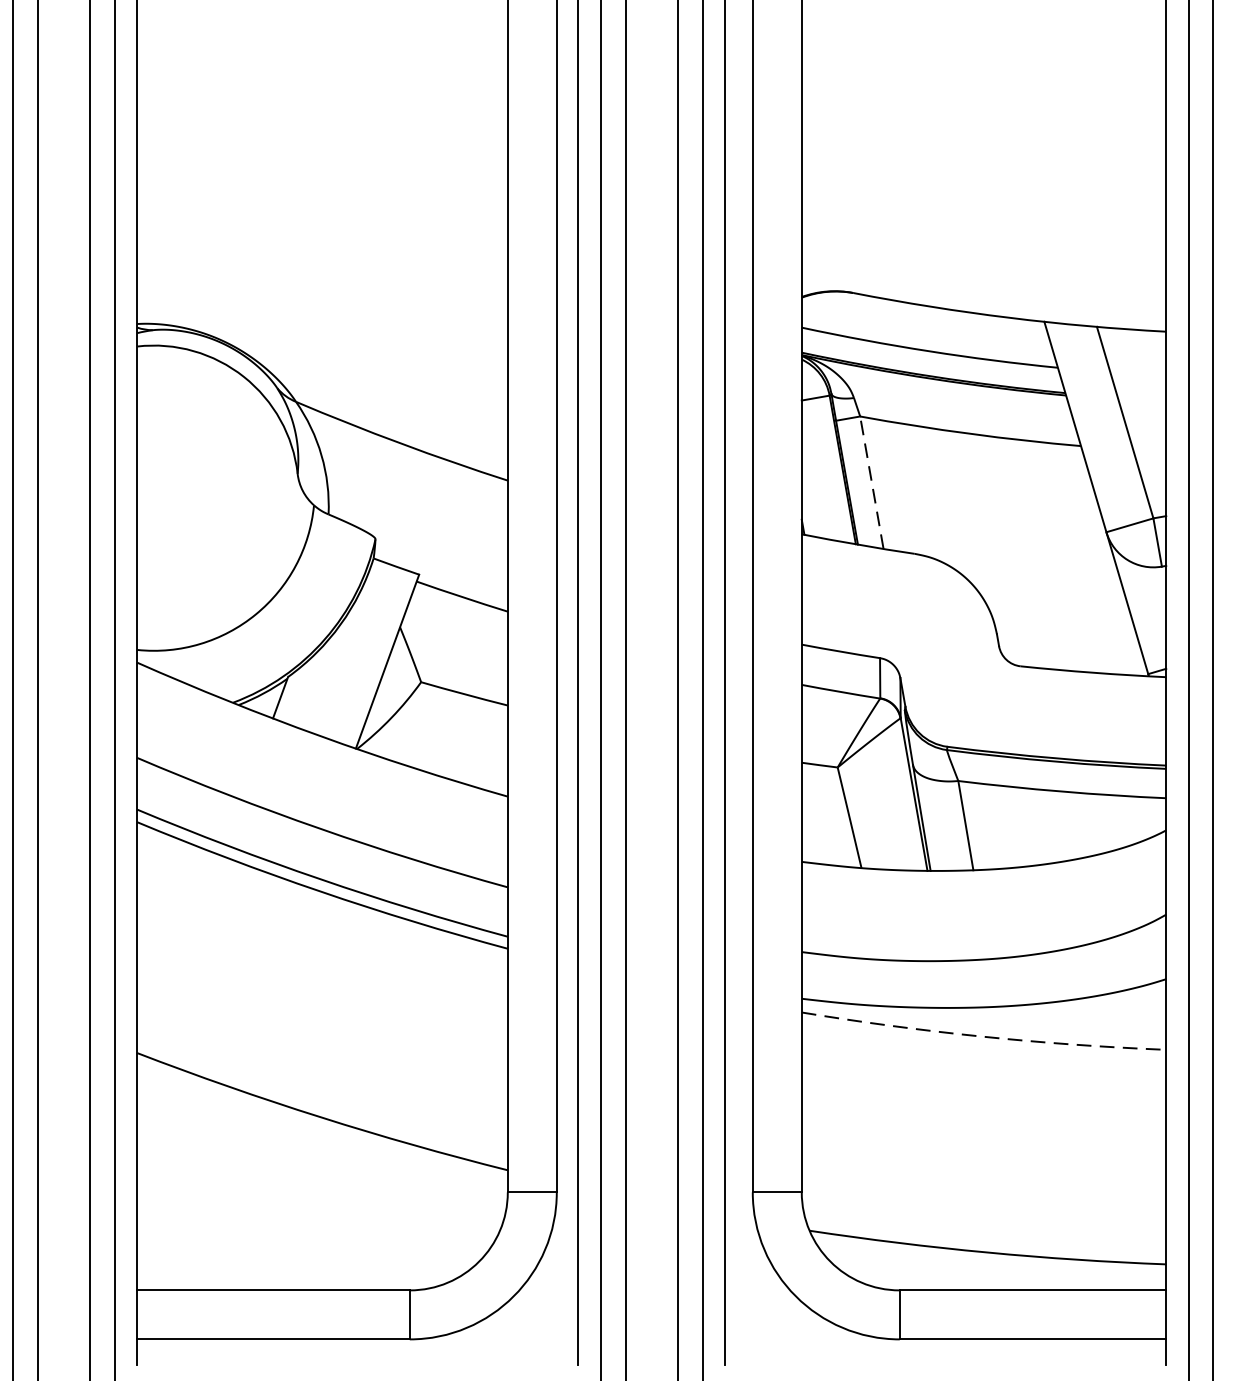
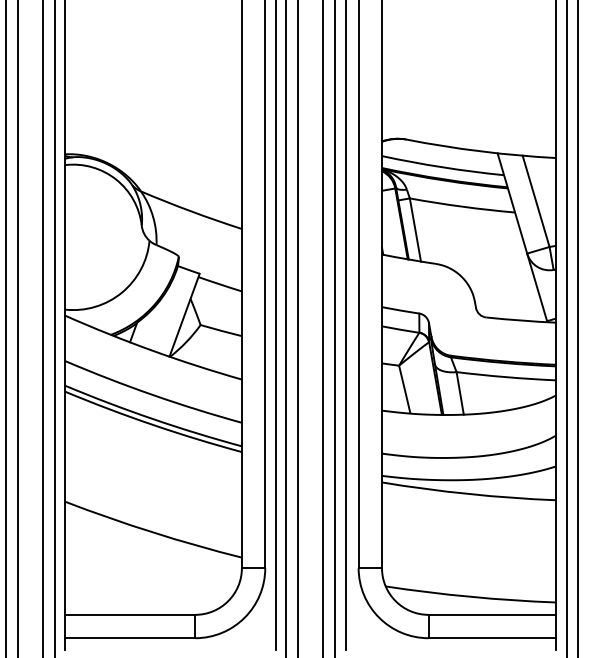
line: (872, 481) -> (415, 229), dashed -> solid
arc: (983, 1035) -> (468, 493), dashed -> solid

